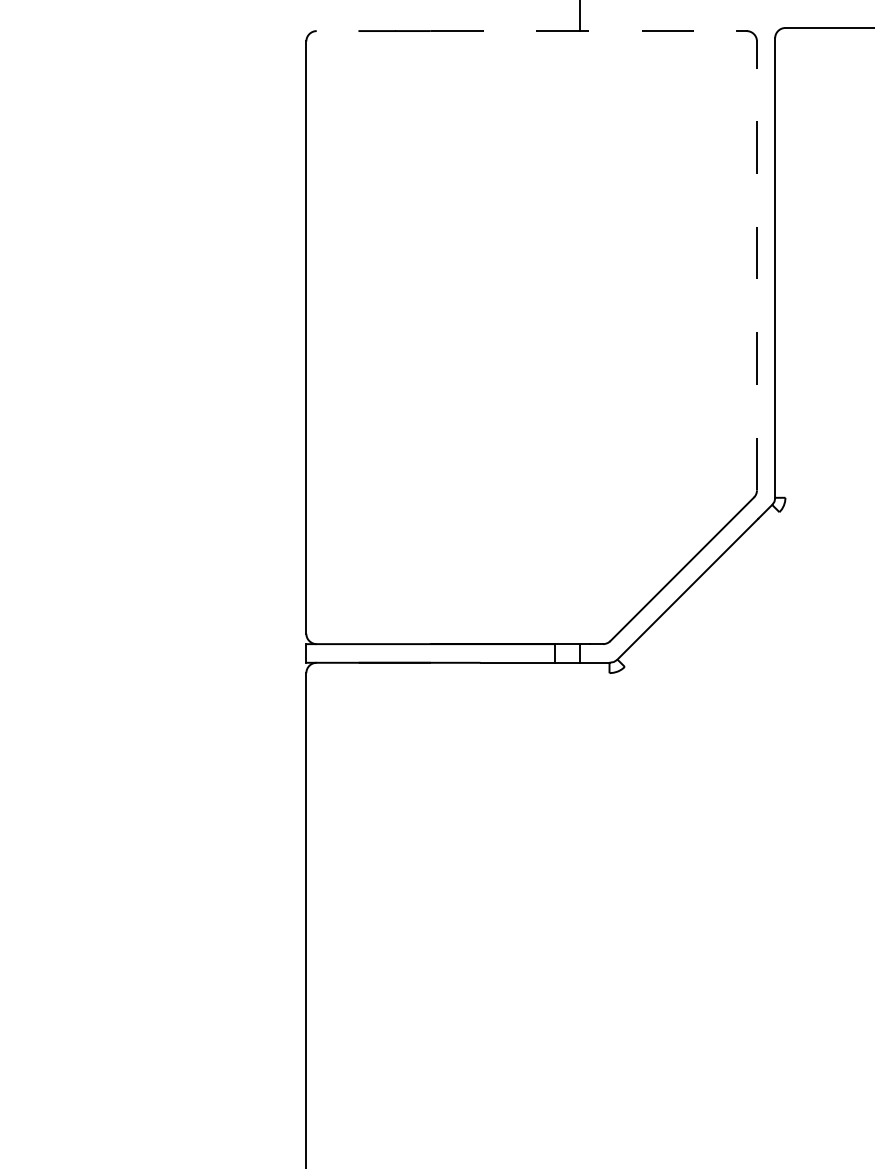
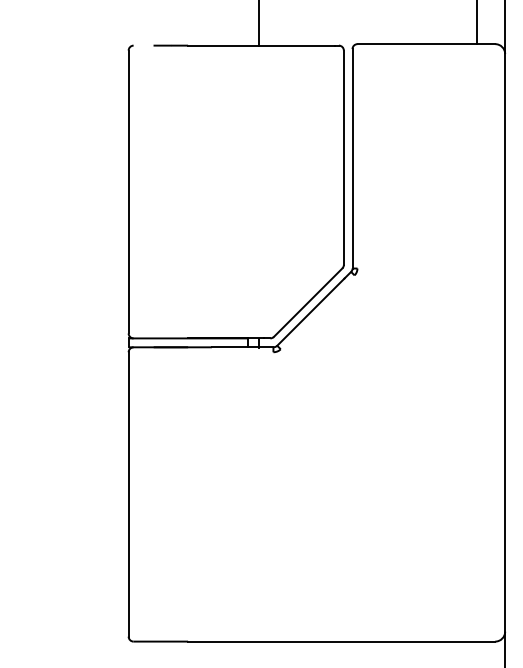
line: (584, 30) -> (261, 45), dashed -> solid
line: (756, 265) -> (343, 157), dashed -> solid

